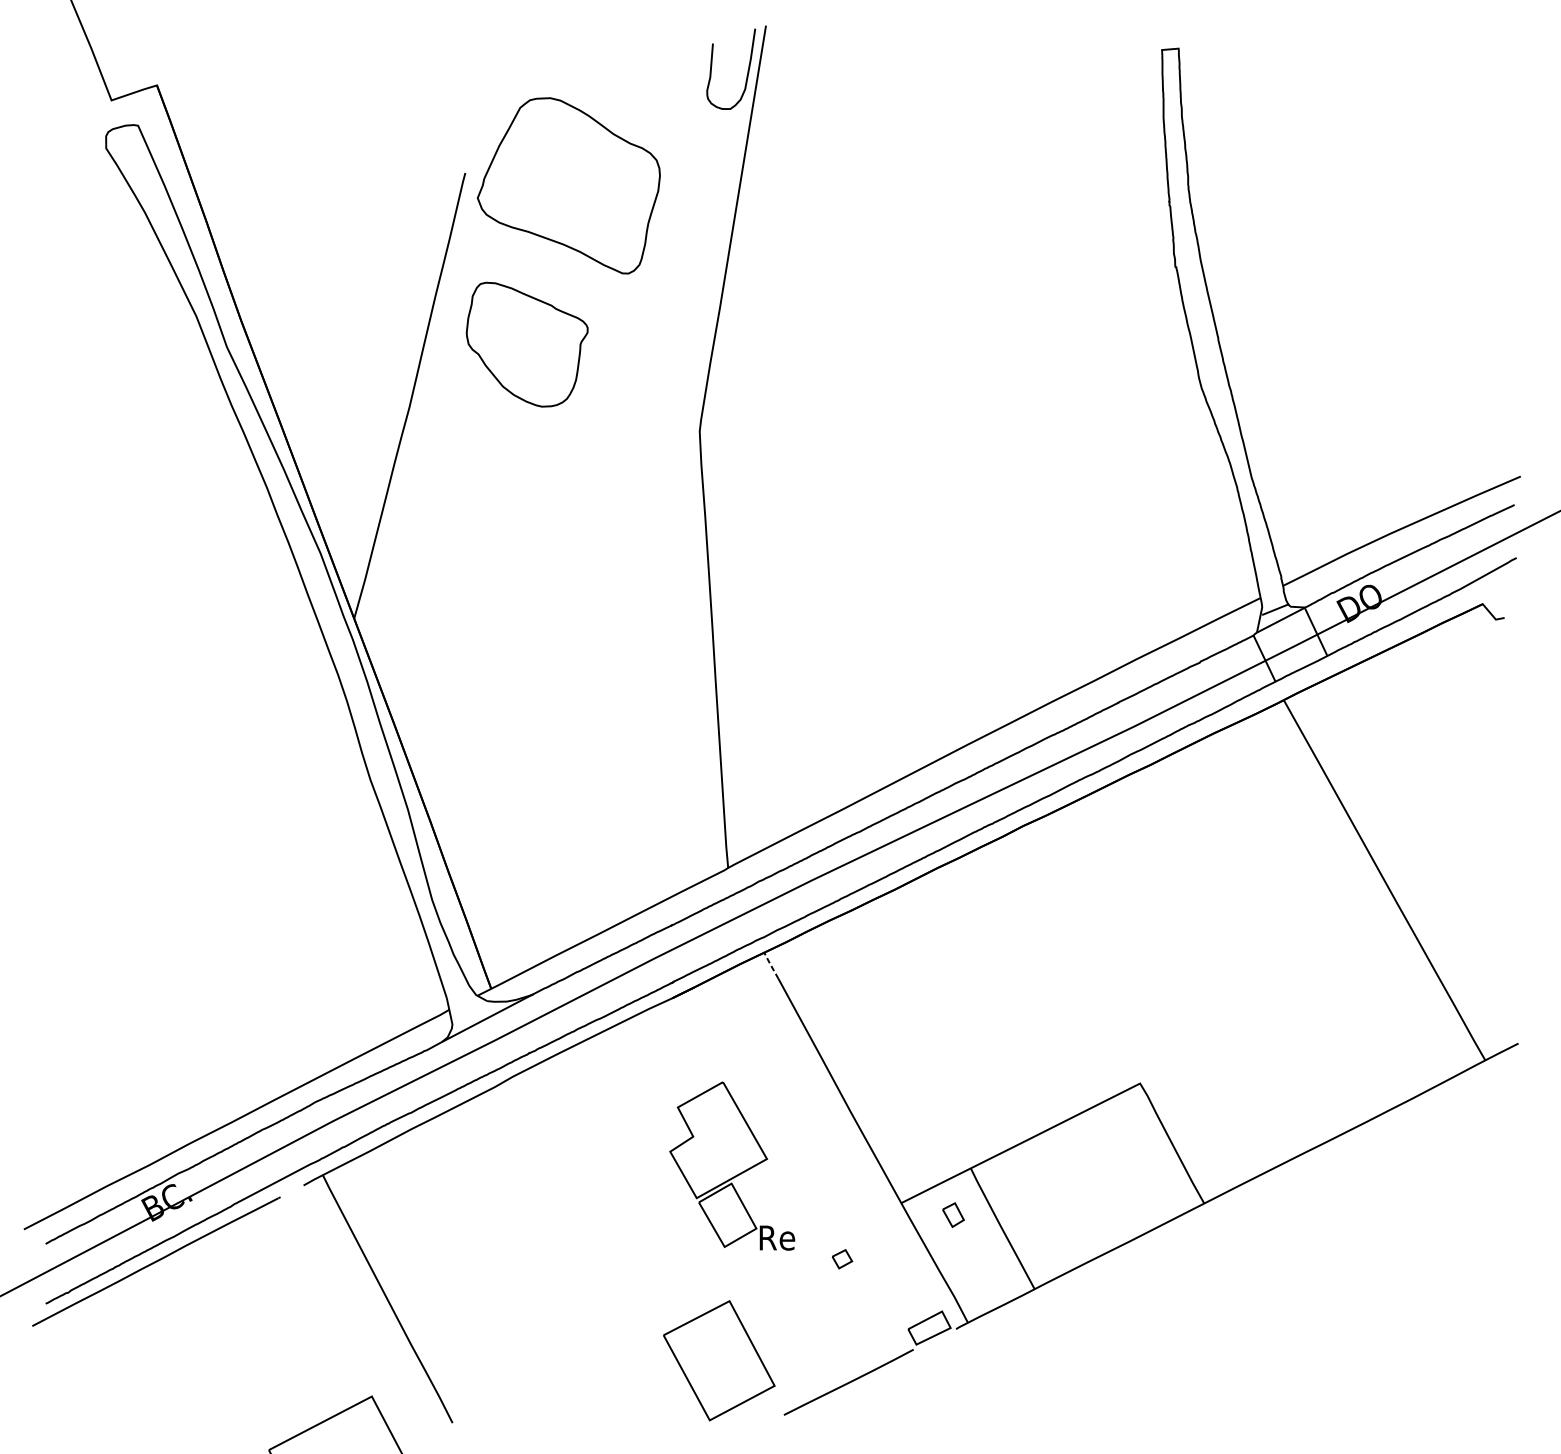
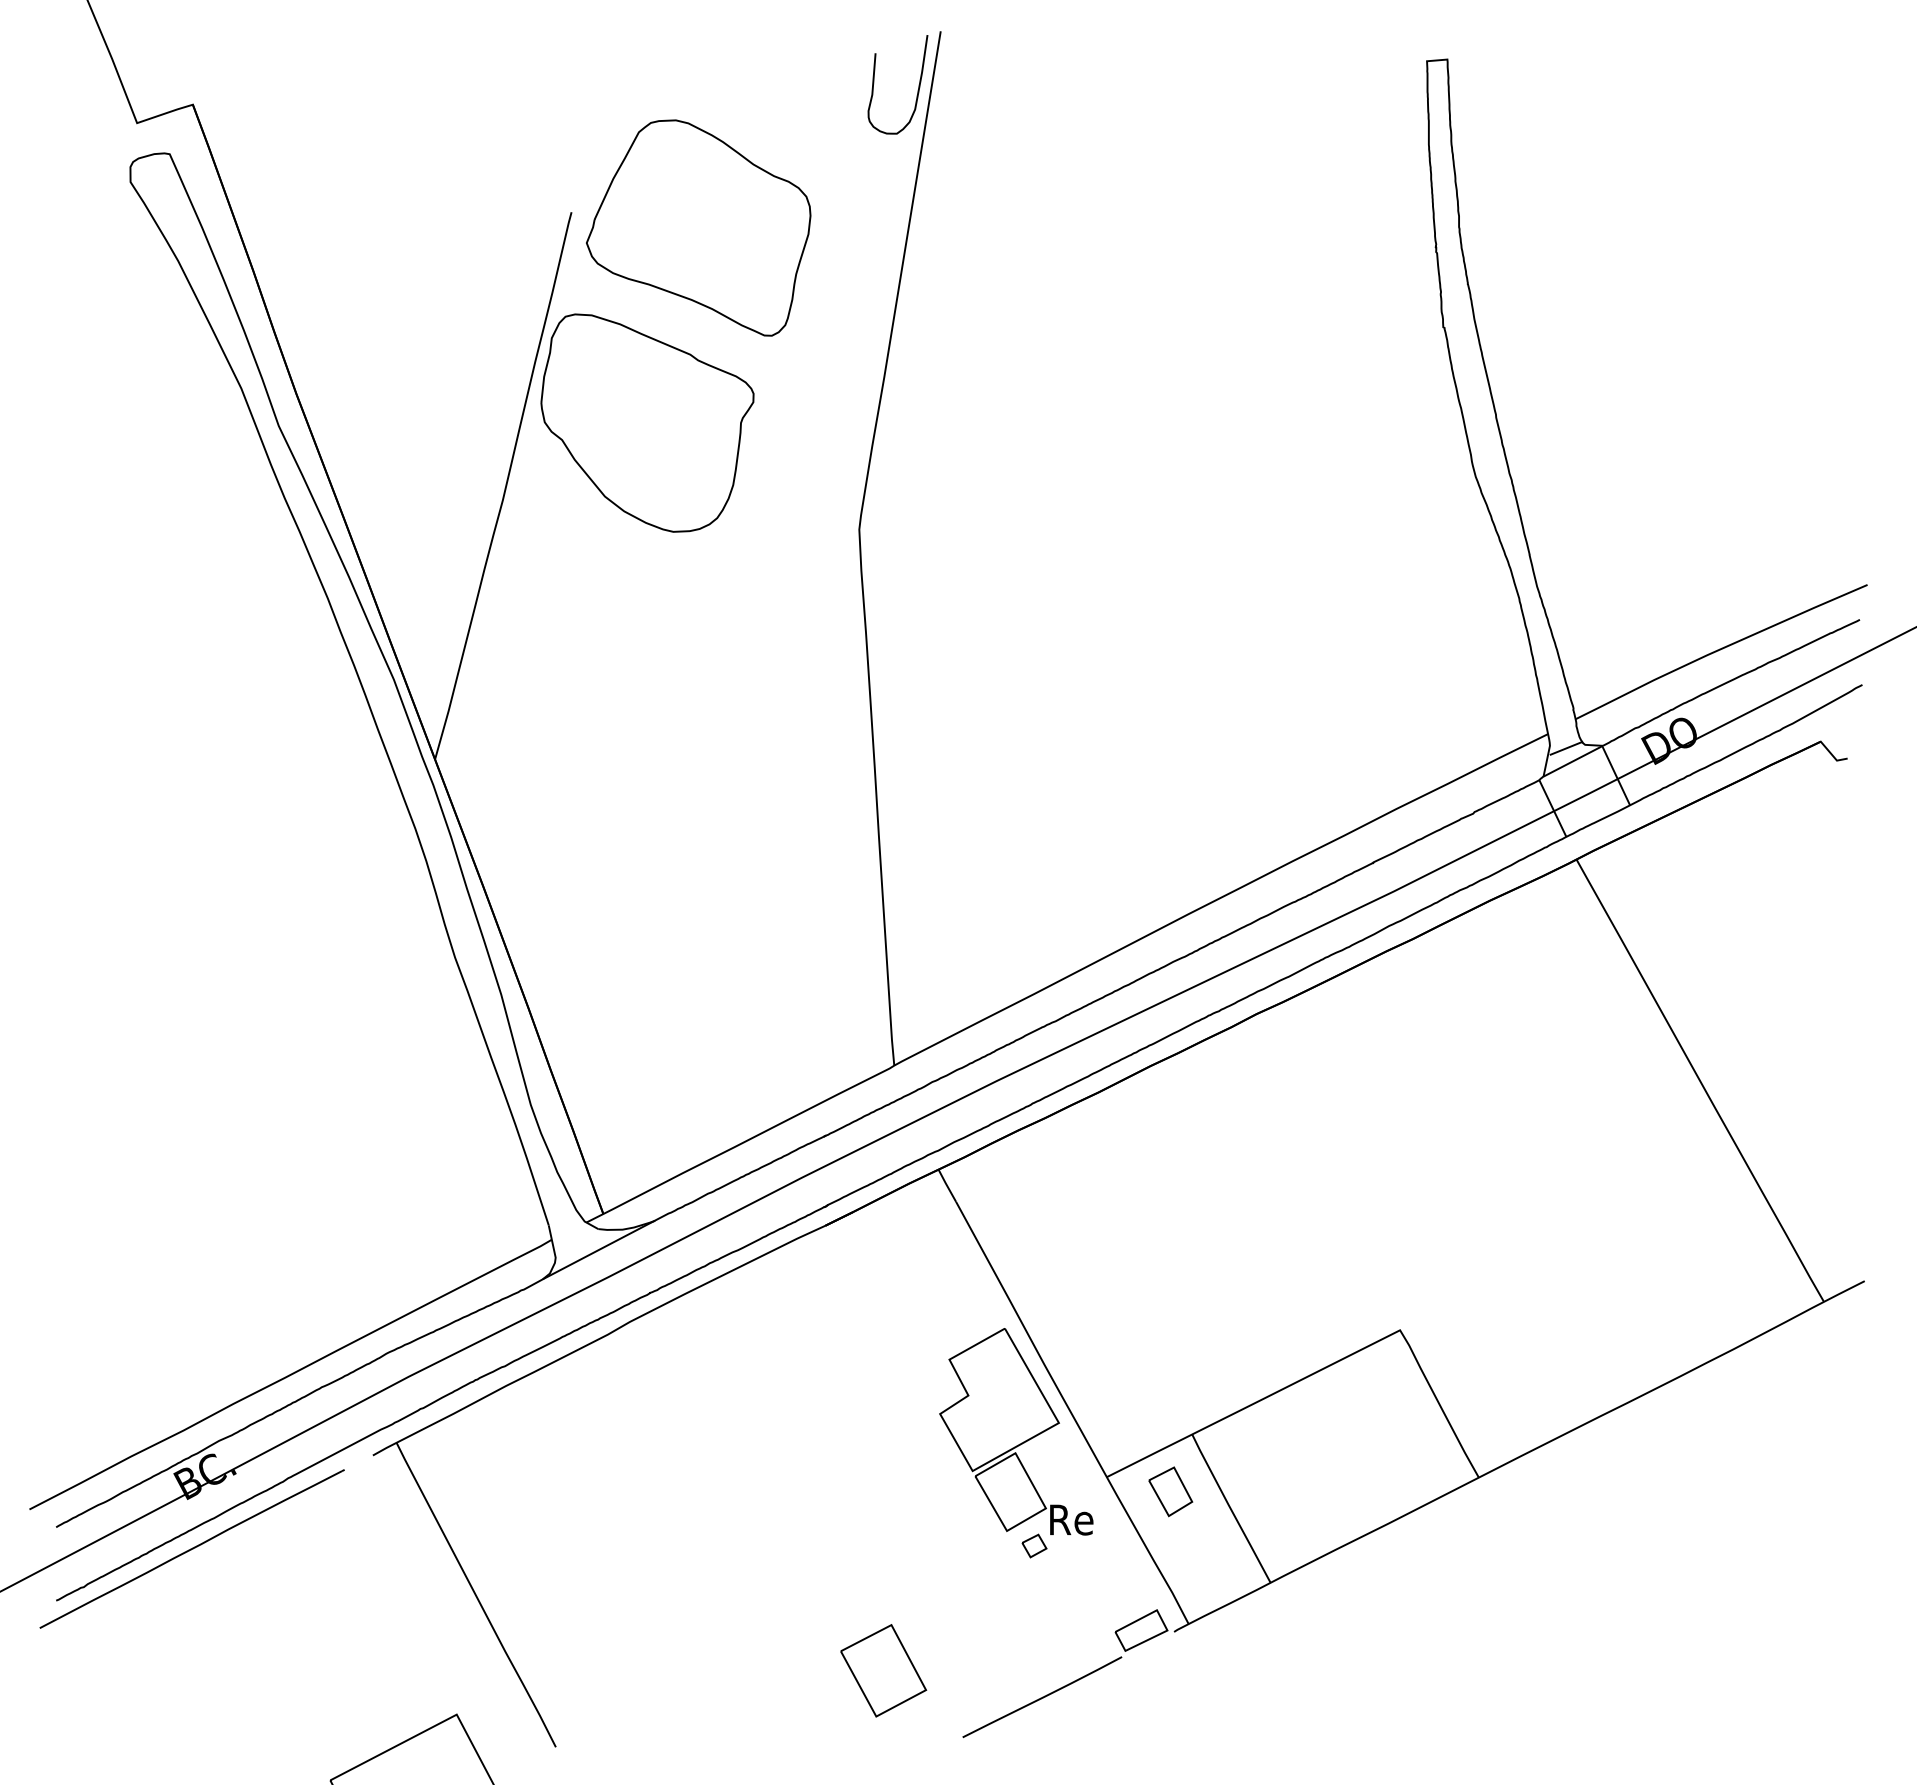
part: (527, 344) -> (647, 422), size x1.43
line: (770, 964) -> (946, 1184), dashed -> solid
part: (732, 1165) -> (1016, 1431), moved
part: (953, 1214) -> (1170, 1491), size x1.67
part: (719, 1360) -> (883, 1670), size x0.62

